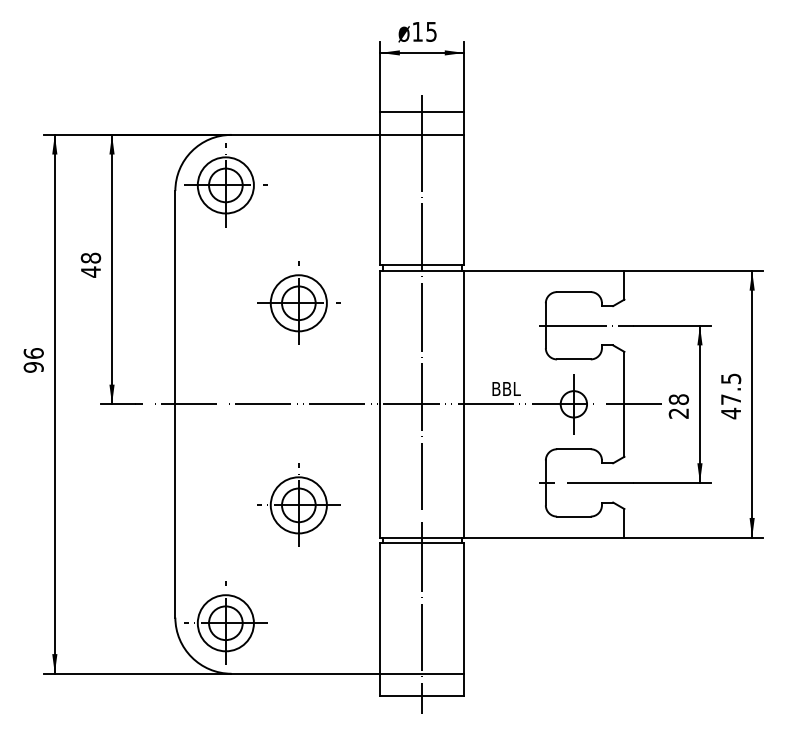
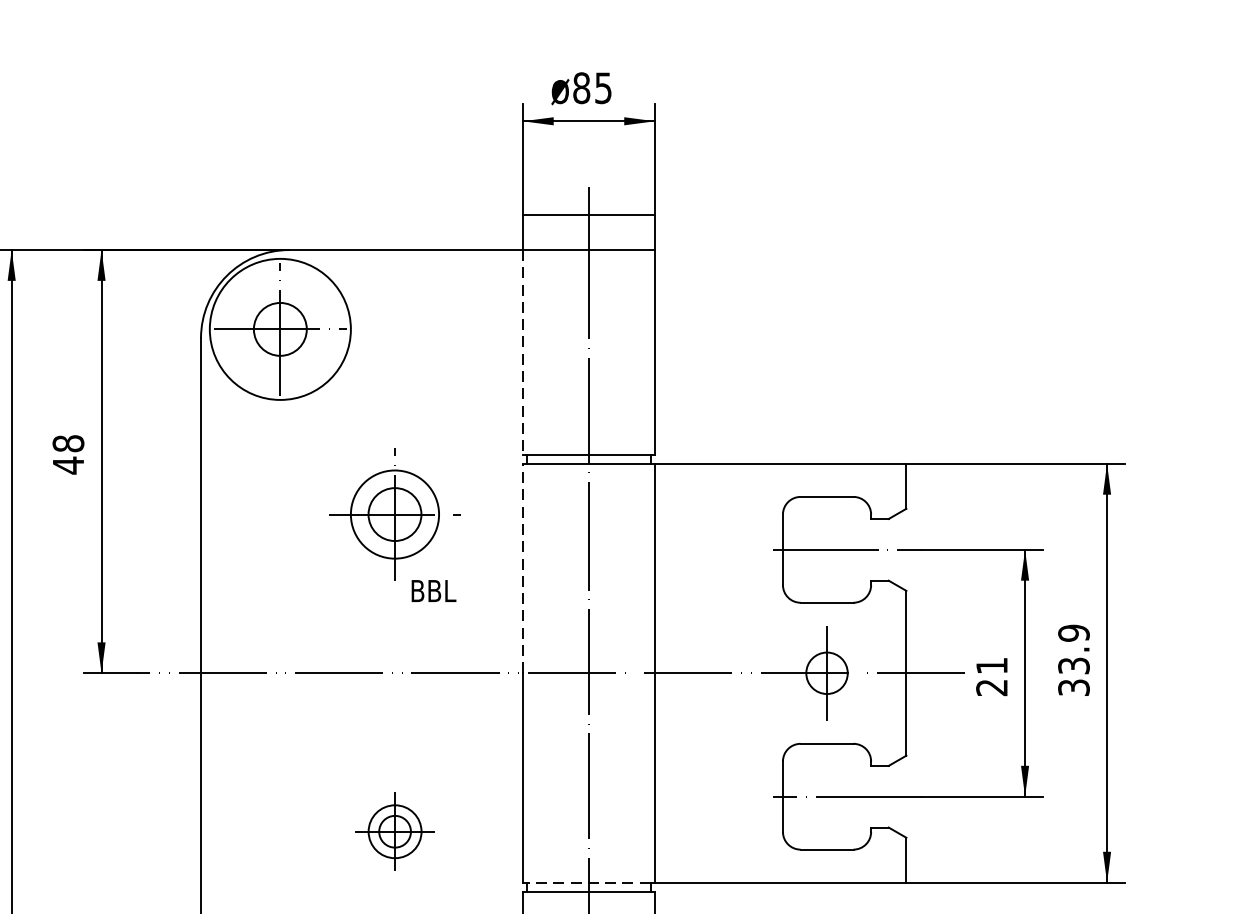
text: (417, 31) -> (581, 87), 15 -> 85
circle: (225, 185) -> (279, 329), size x1.6
line: (380, 200) -> (523, 353), solid -> dashed
line: (380, 337) -> (523, 568), solid -> dashed
text: (506, 388) -> (433, 590), moved
text: (731, 396) -> (1074, 660), 47.5 -> 33.9
text: (678, 399) -> (991, 665), 28 -> 21
part: (298, 504) -> (394, 830), size x0.6
line: (421, 537) -> (587, 882), solid -> dashed

